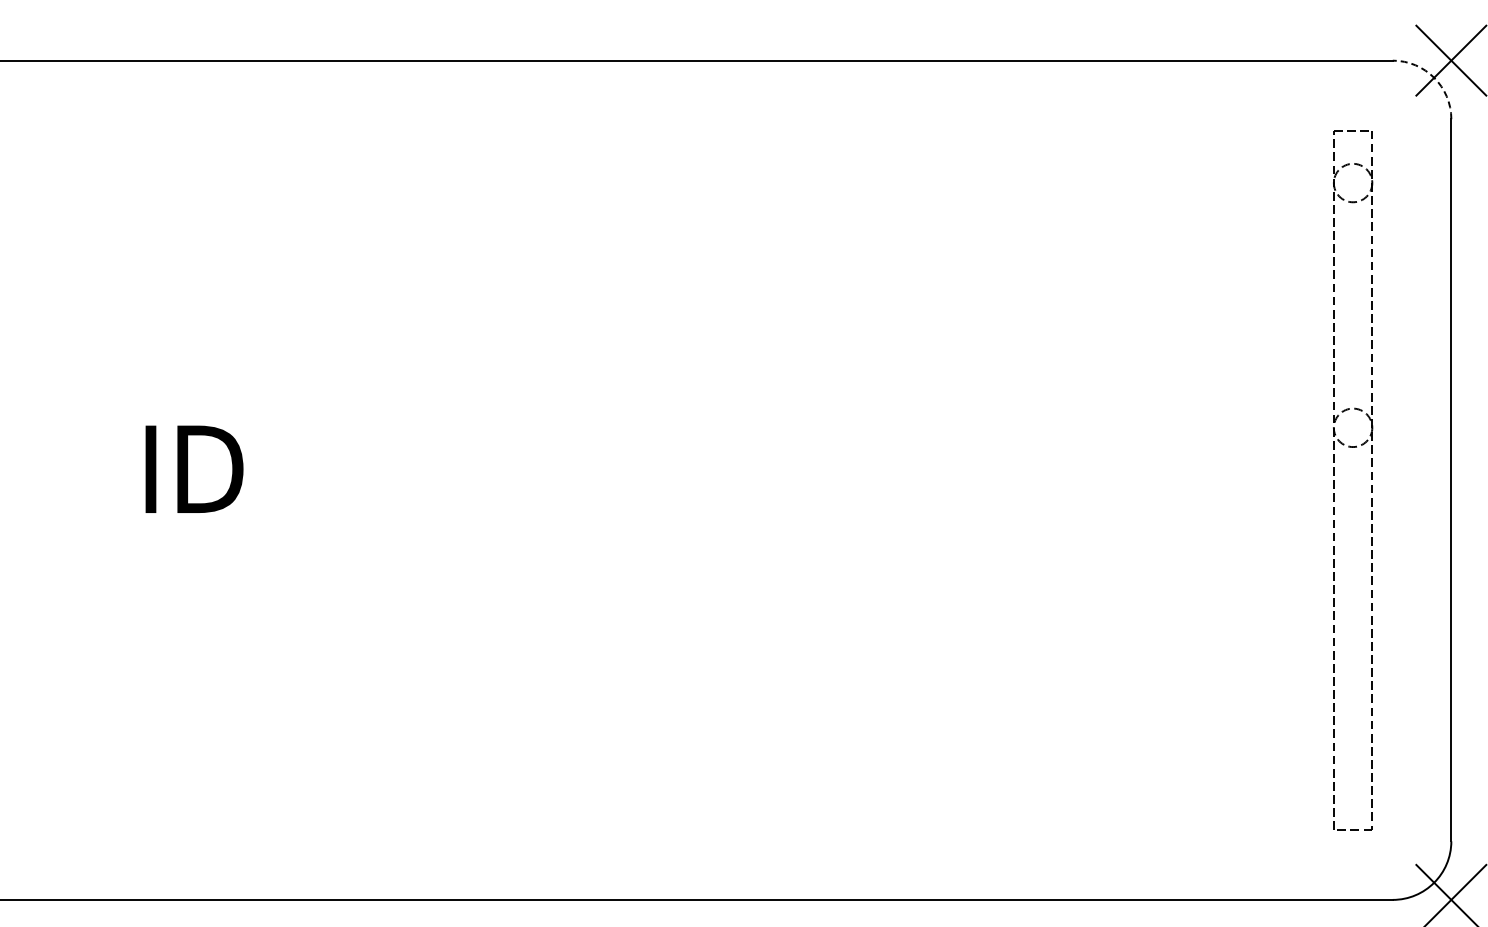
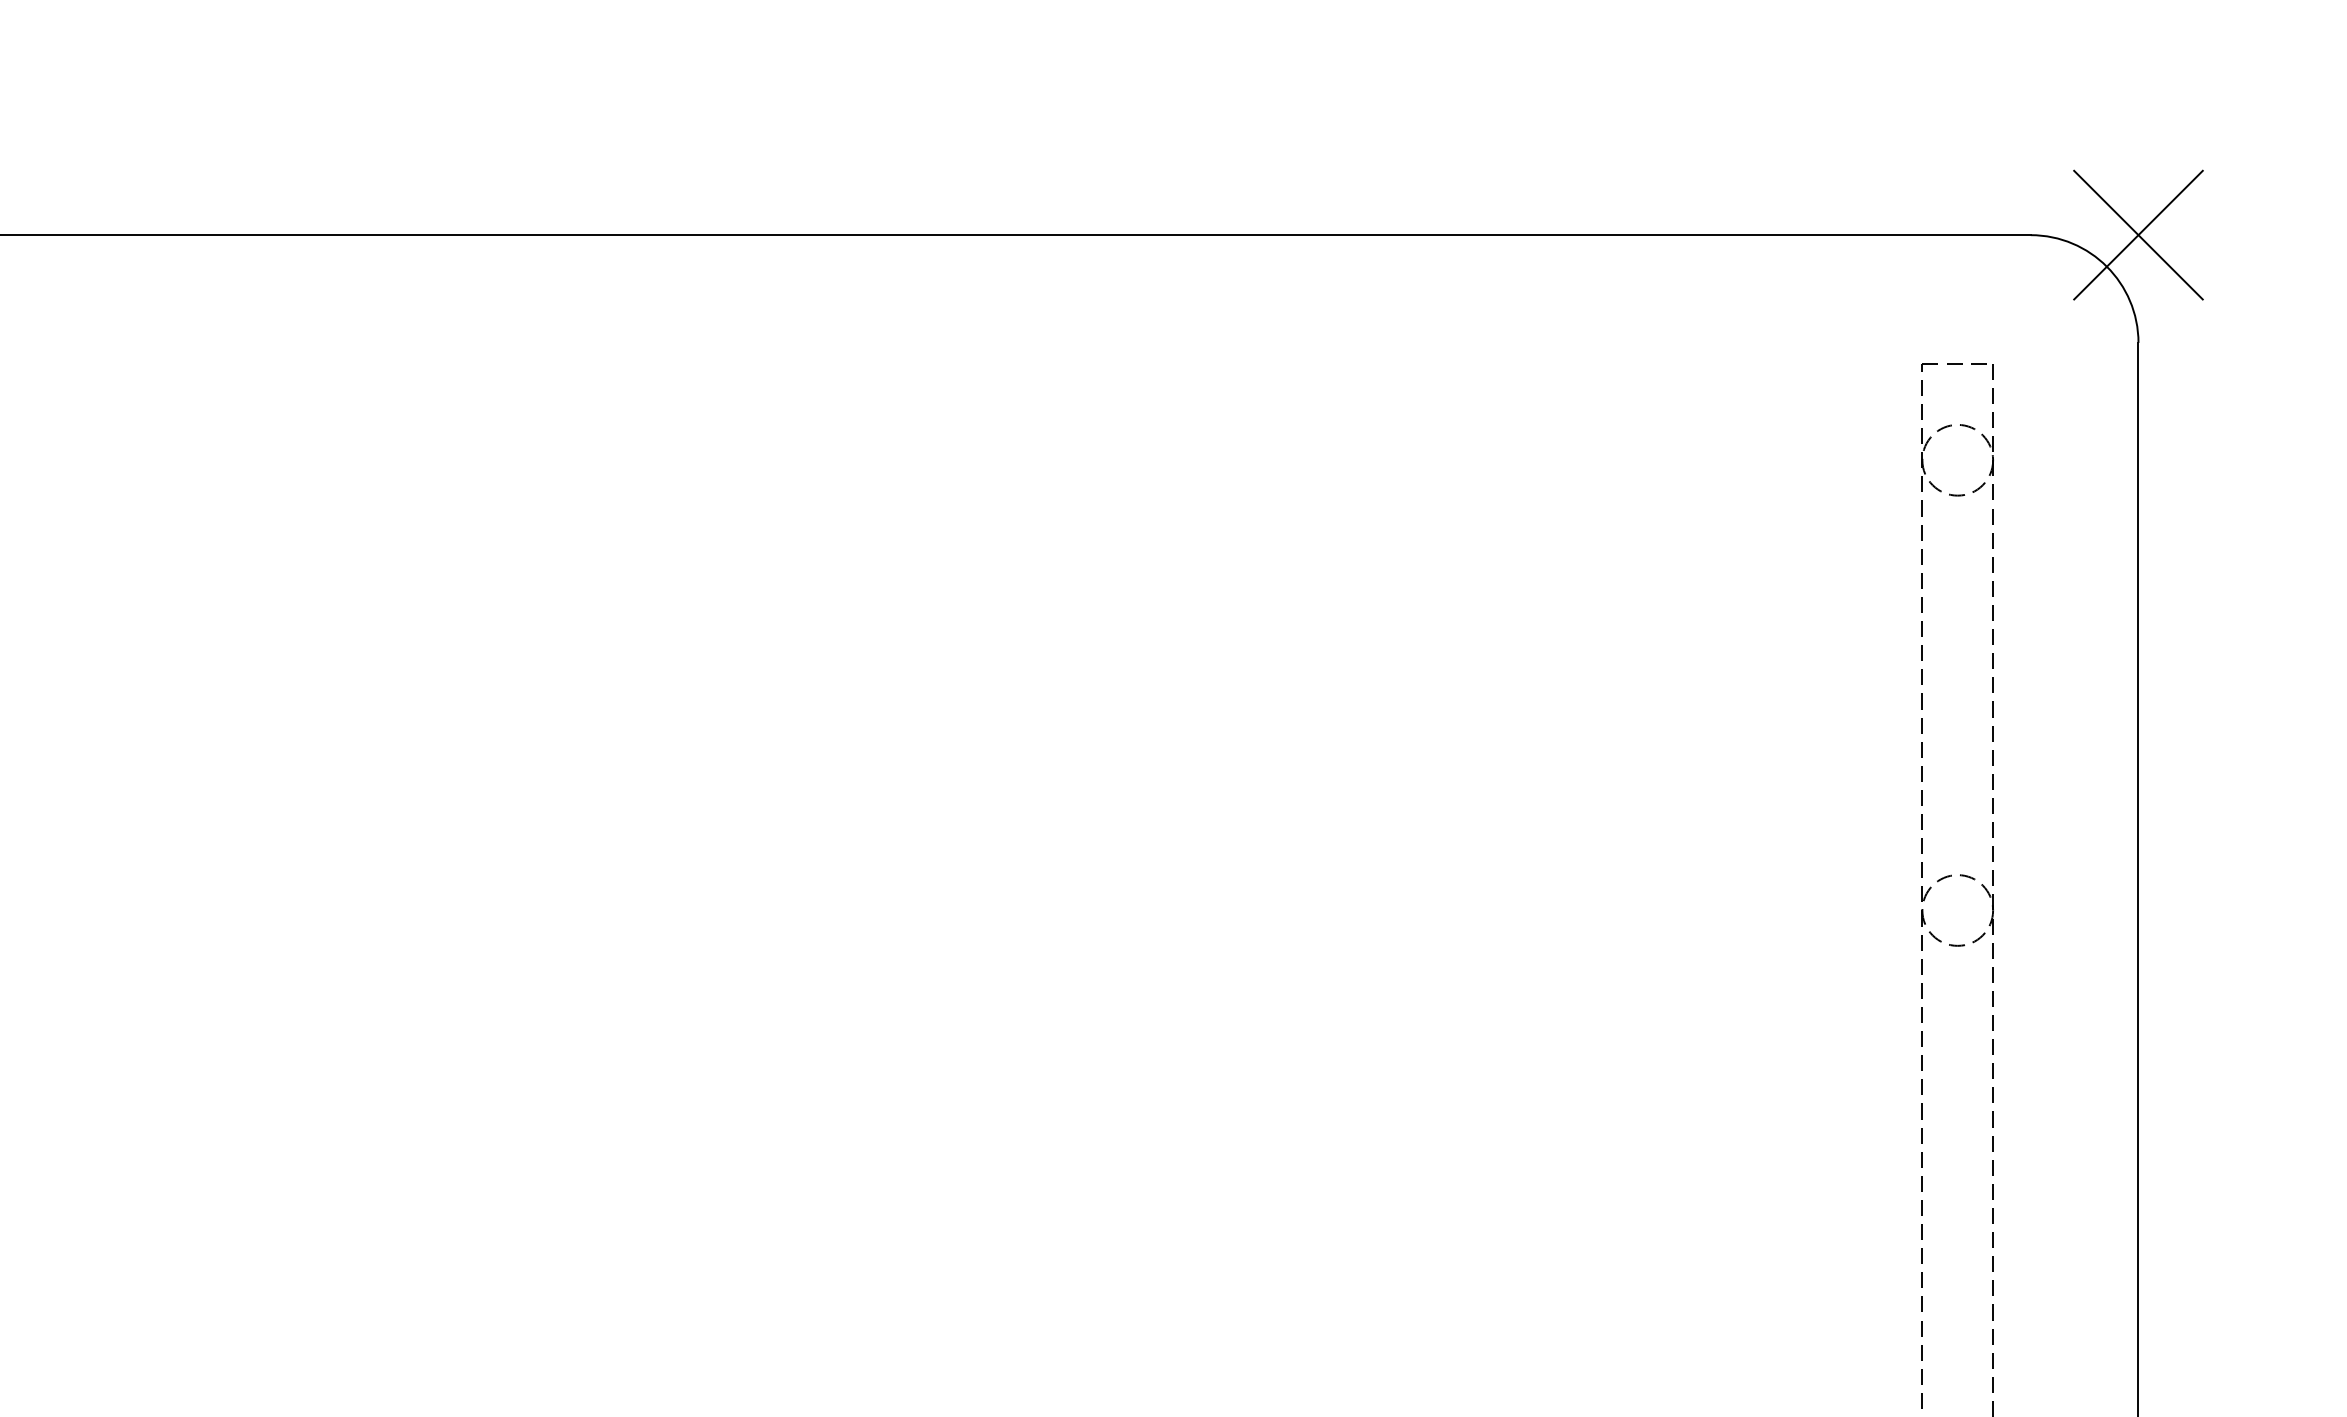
arc: (1434, 77) -> (2107, 266), dashed -> solid

